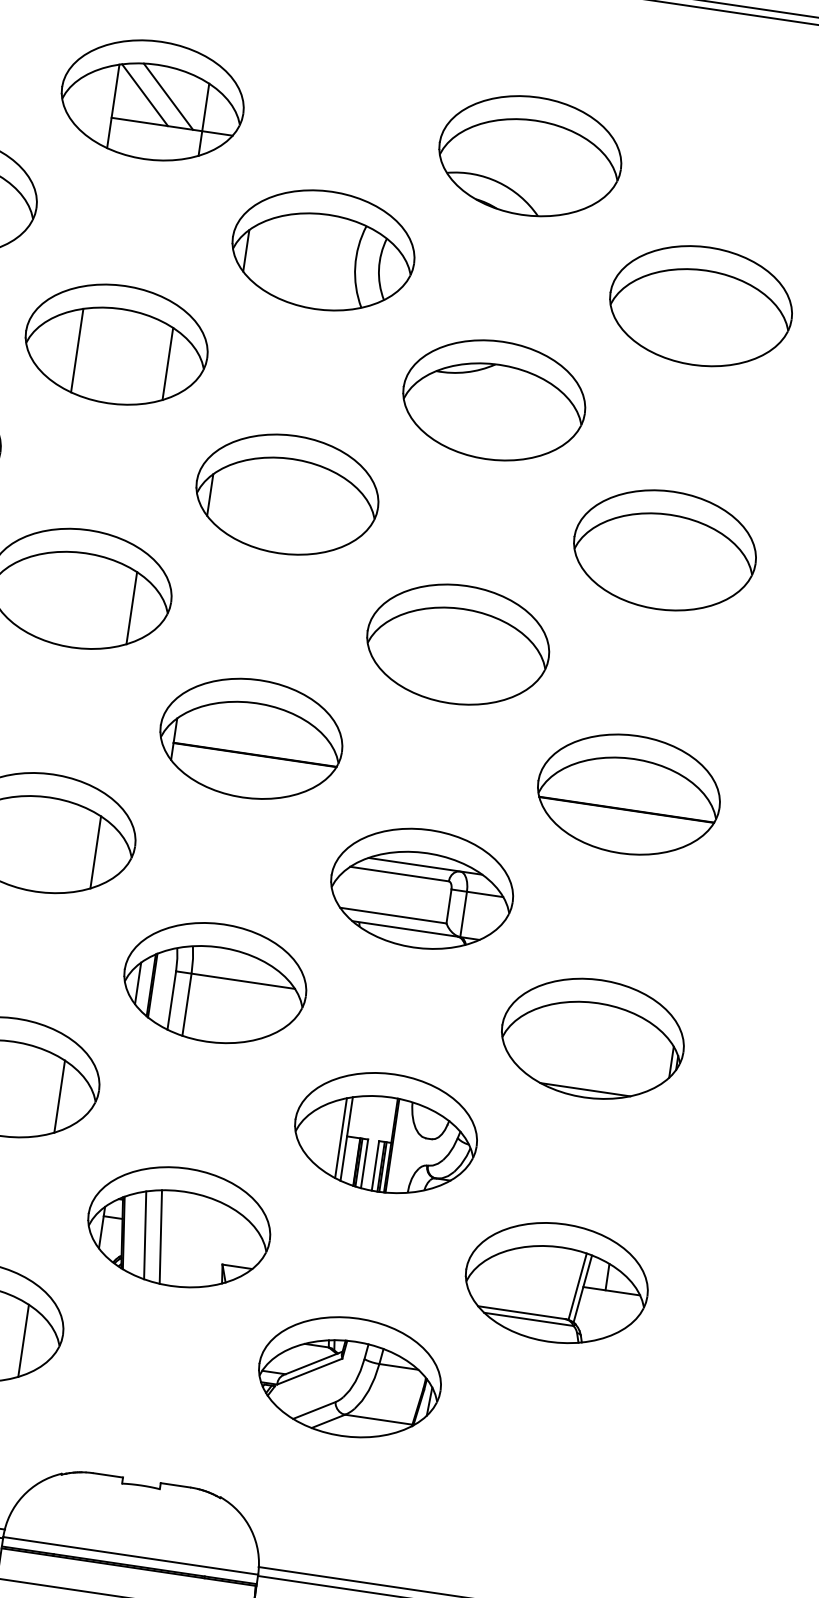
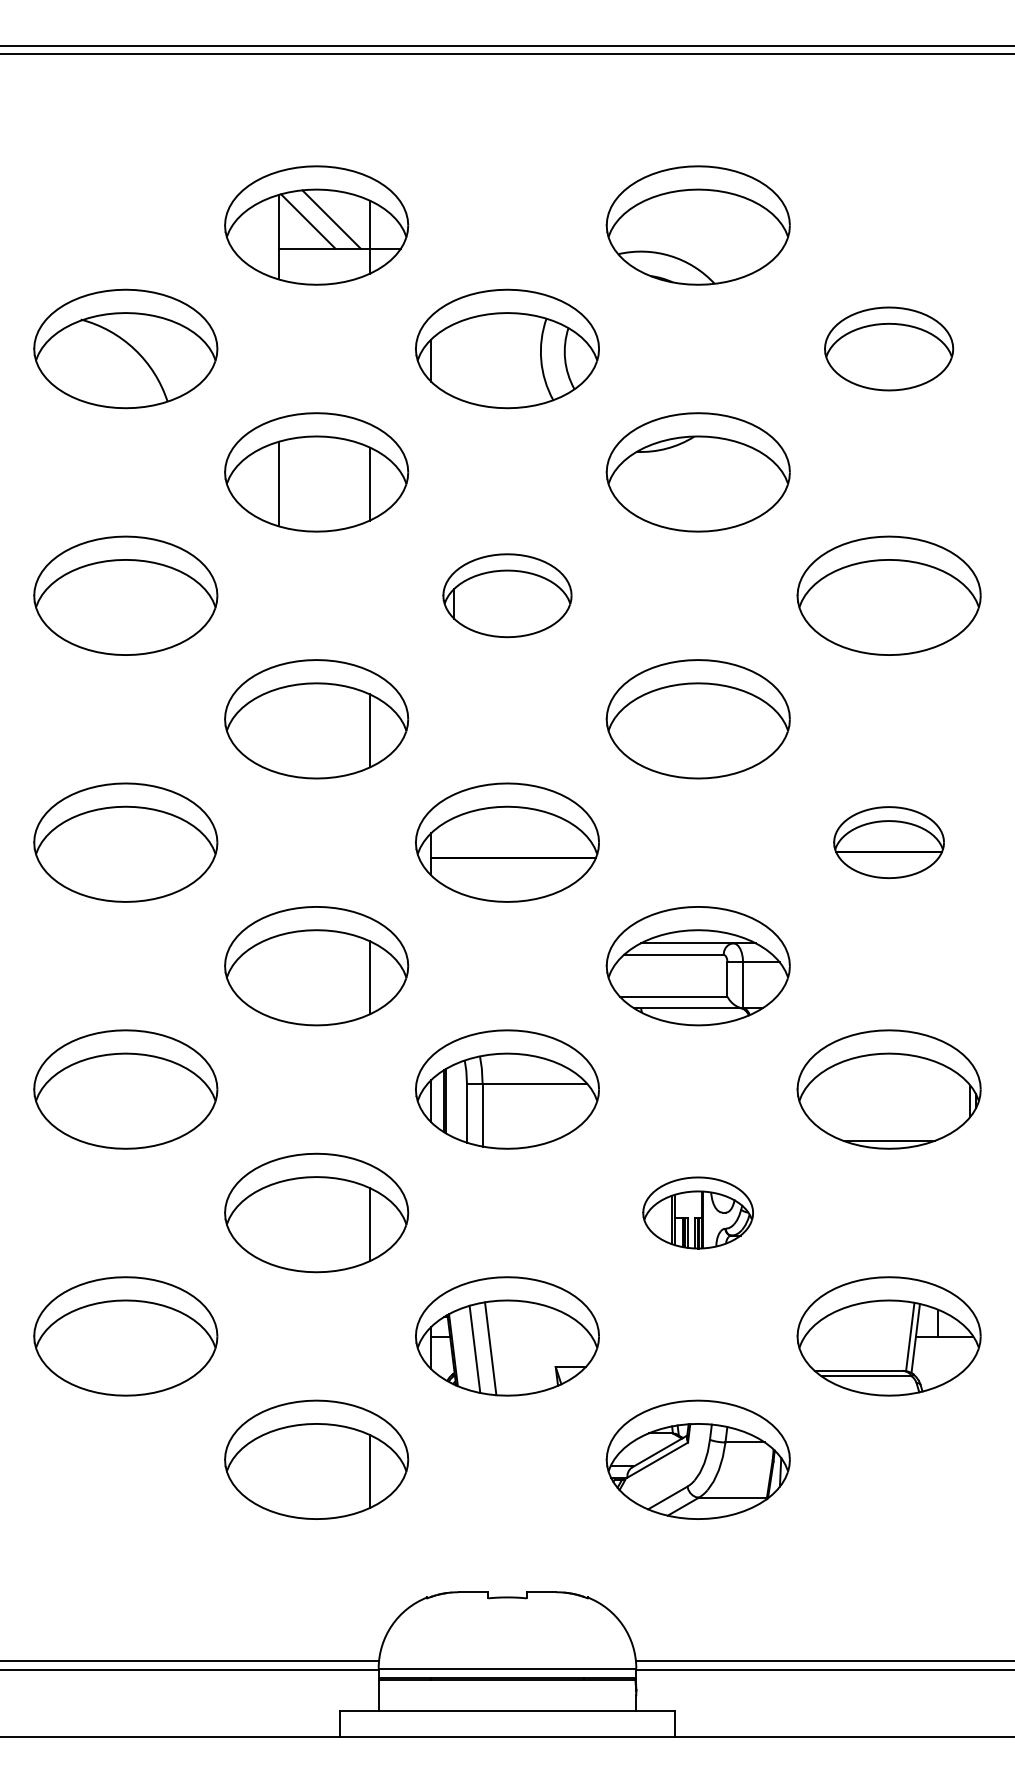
part: (700, 305) -> (888, 348), size x0.7
part: (287, 494) -> (507, 595), size x0.7
part: (628, 794) -> (888, 842), size x0.6
part: (385, 1132) -> (697, 1212), size x0.6

